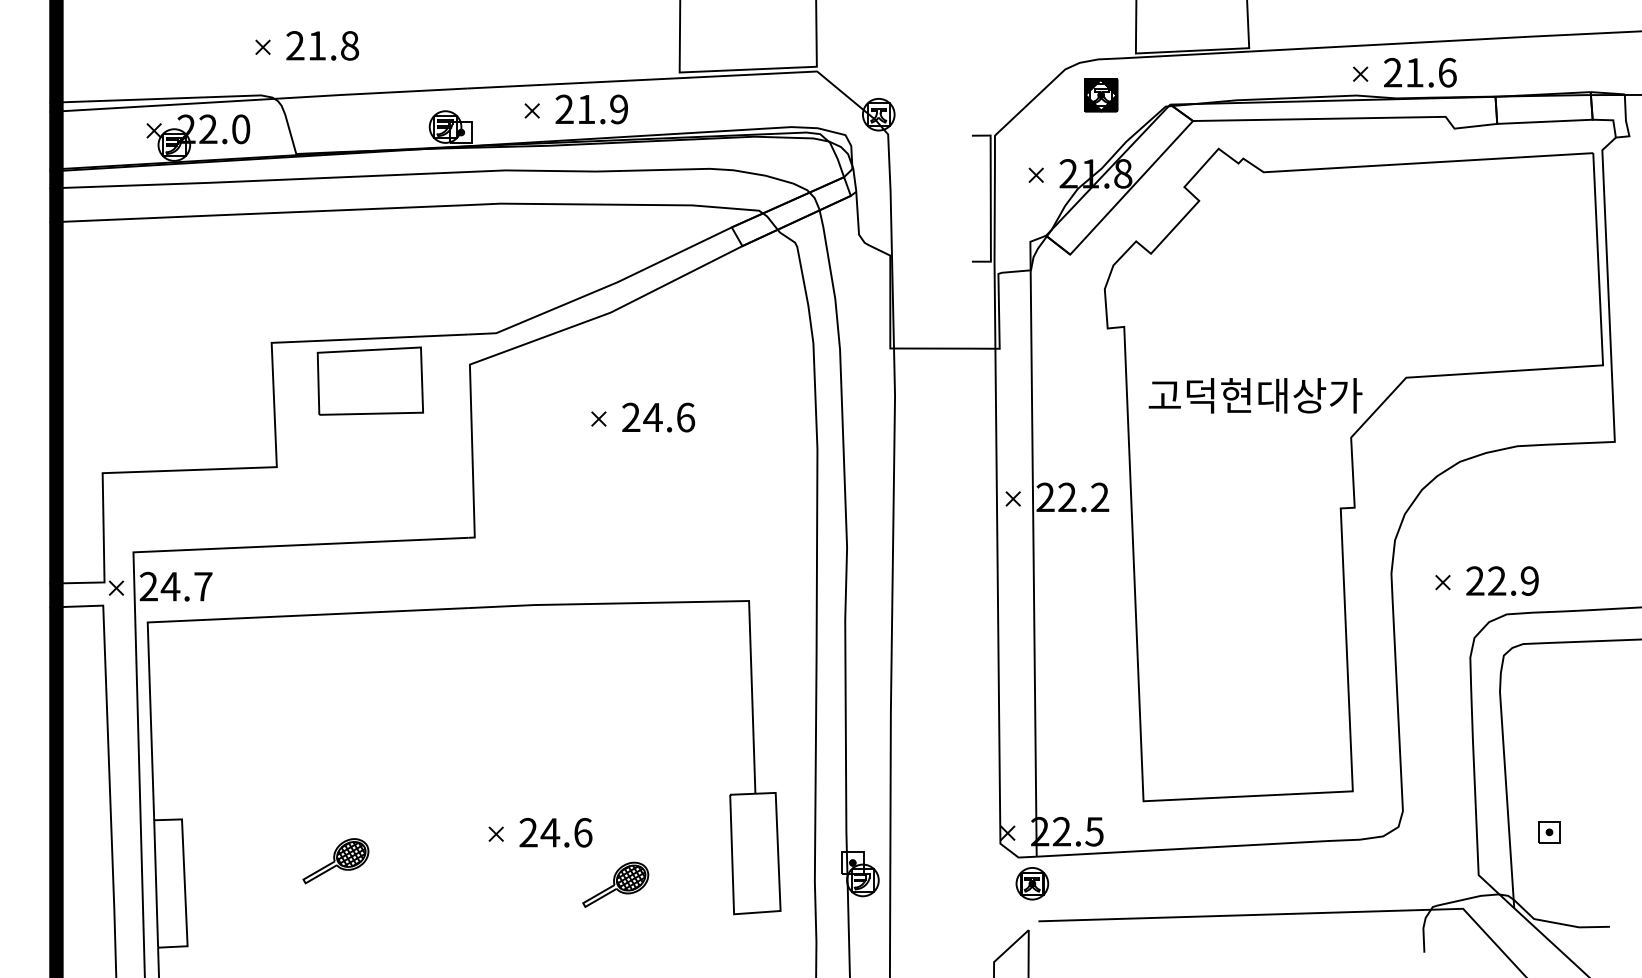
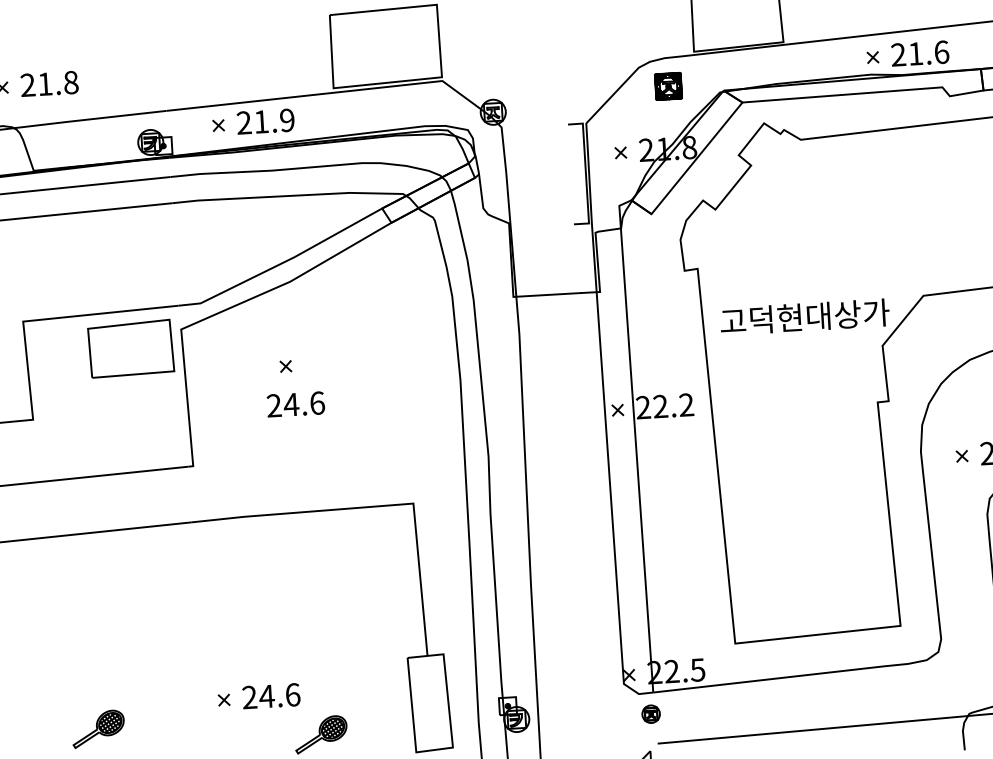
part: (369, 380) -> (130, 348), moved
text: (658, 417) -> (295, 404), moved
part: (1032, 883) -> (651, 713), size x0.7

